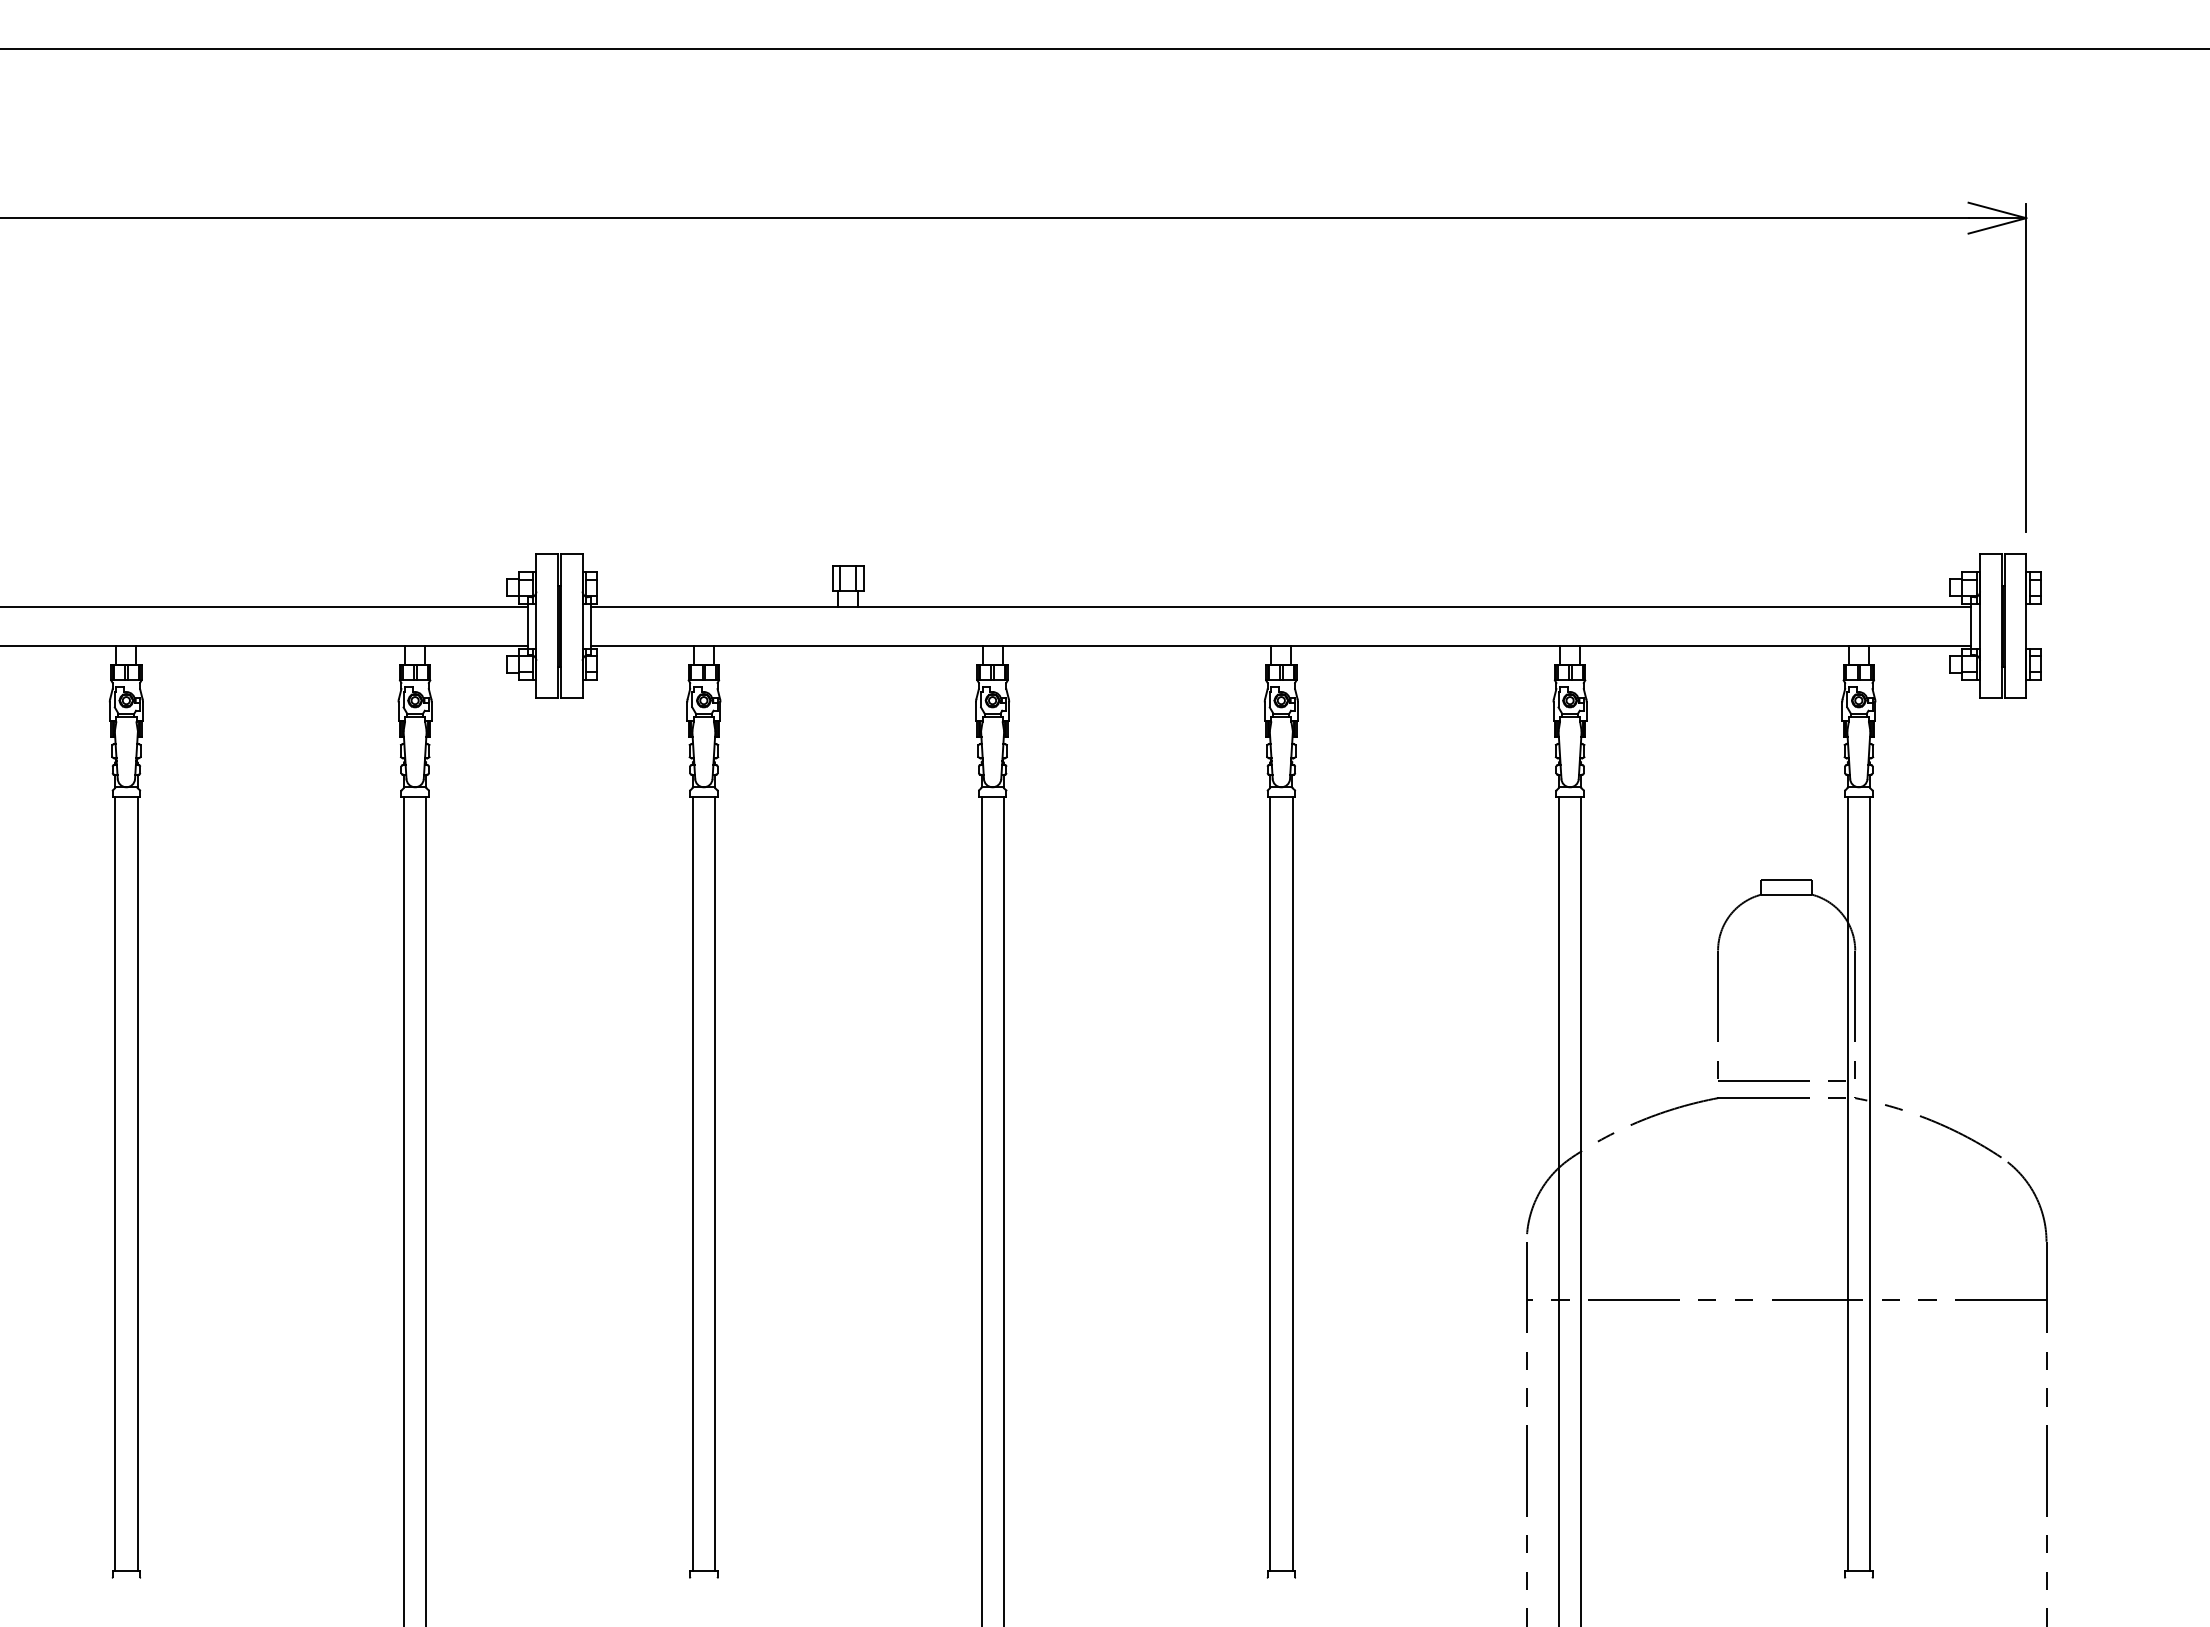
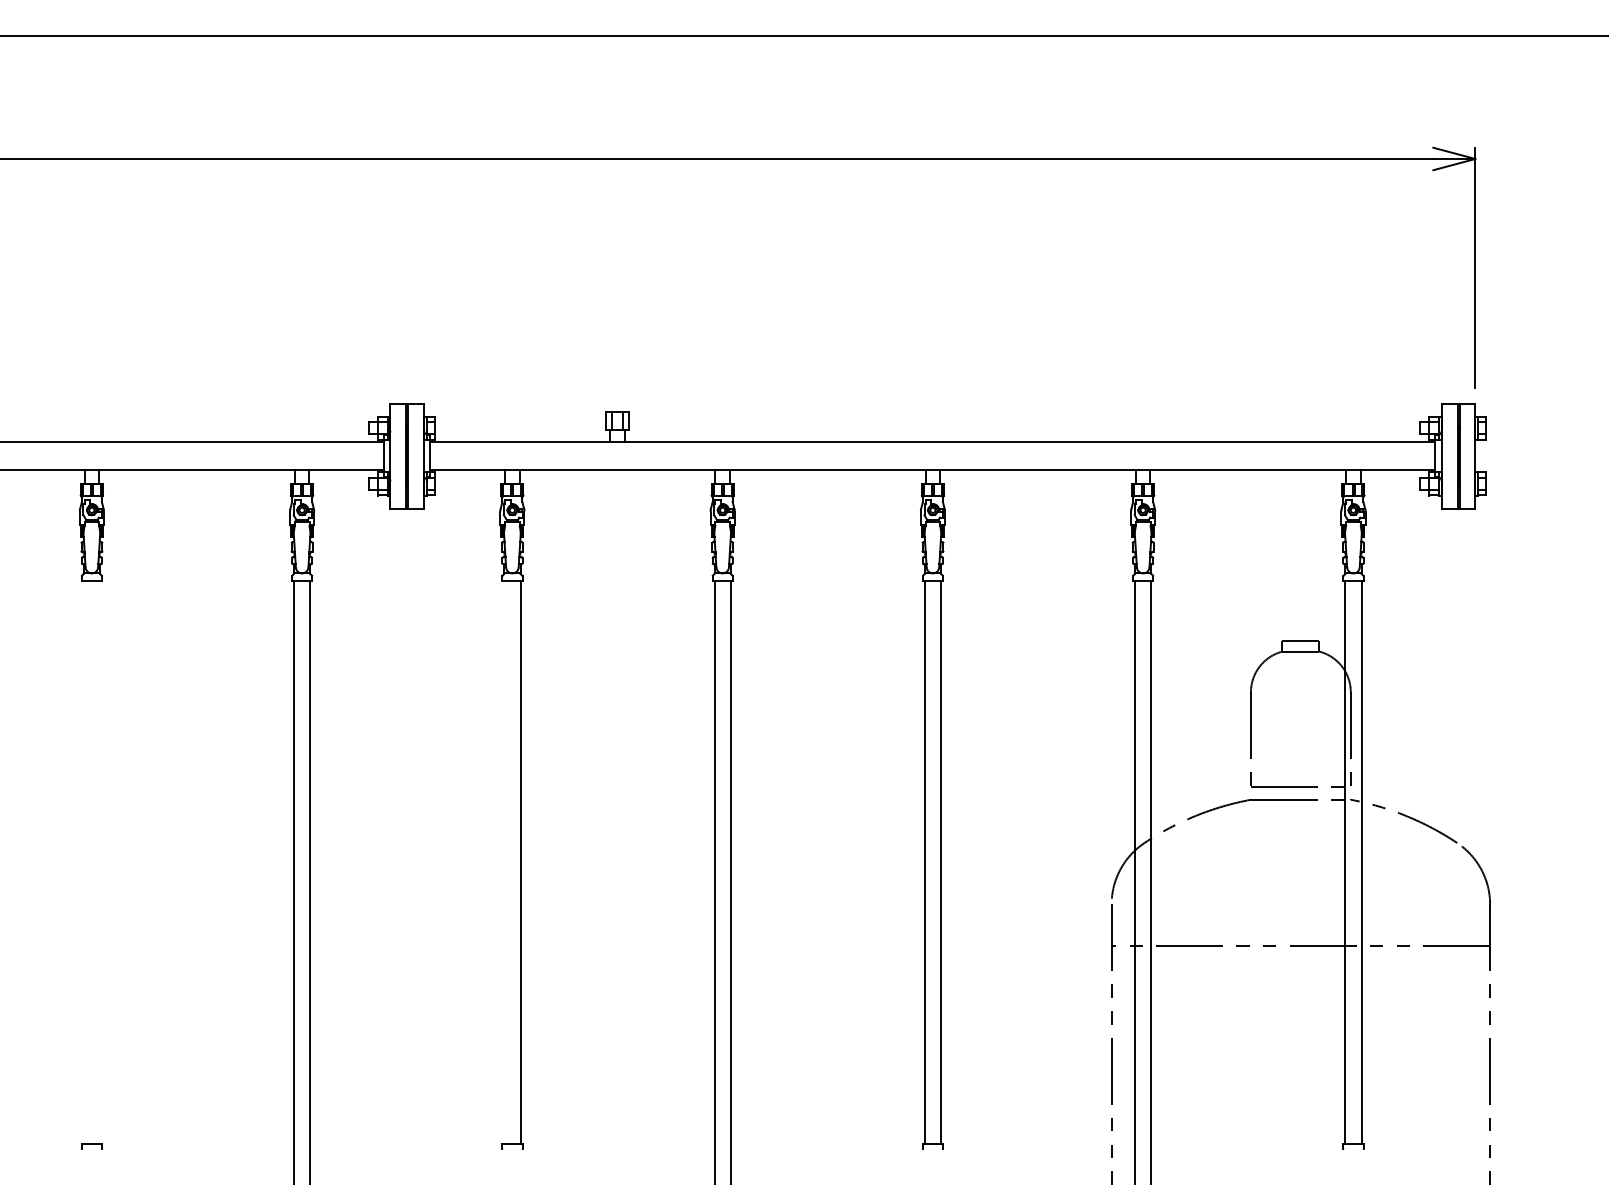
line: (115, 1184) -> (83, 862), removed
line: (137, 1184) -> (99, 862), removed
line: (692, 1184) -> (504, 862), removed

